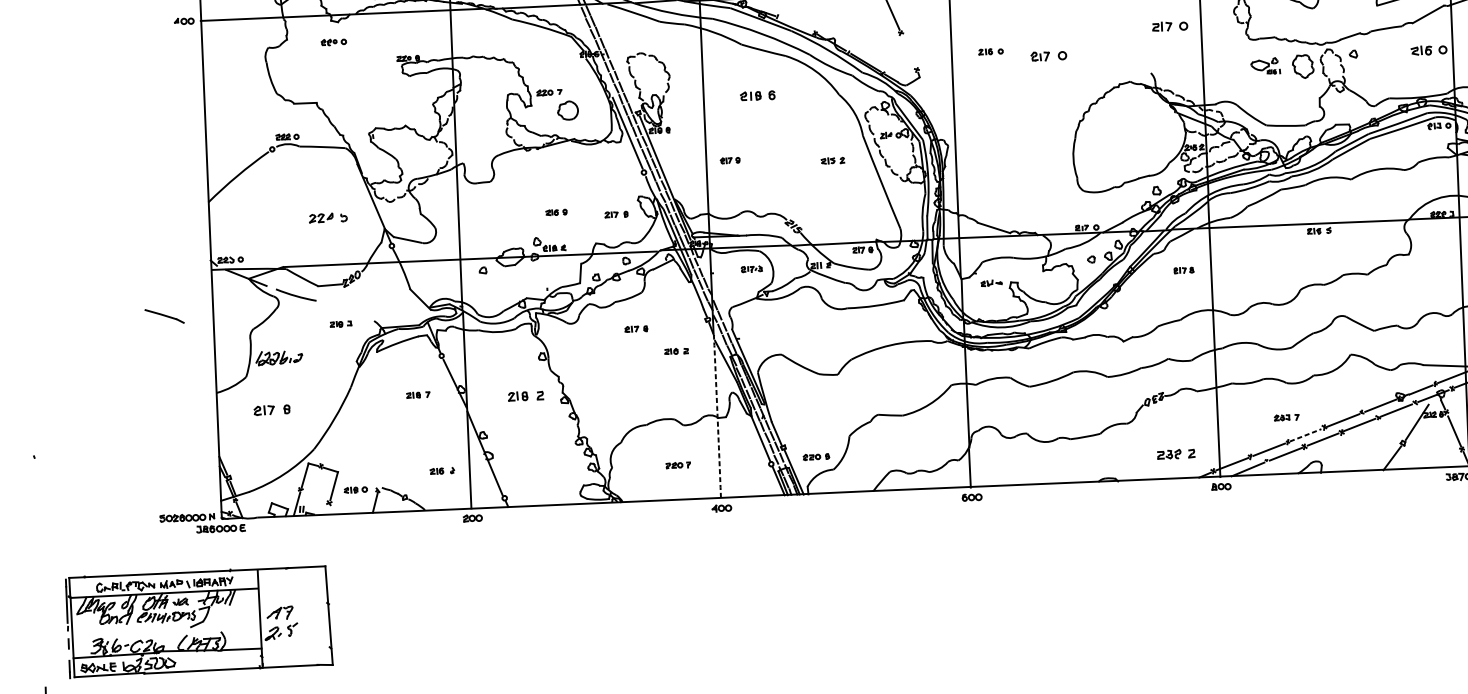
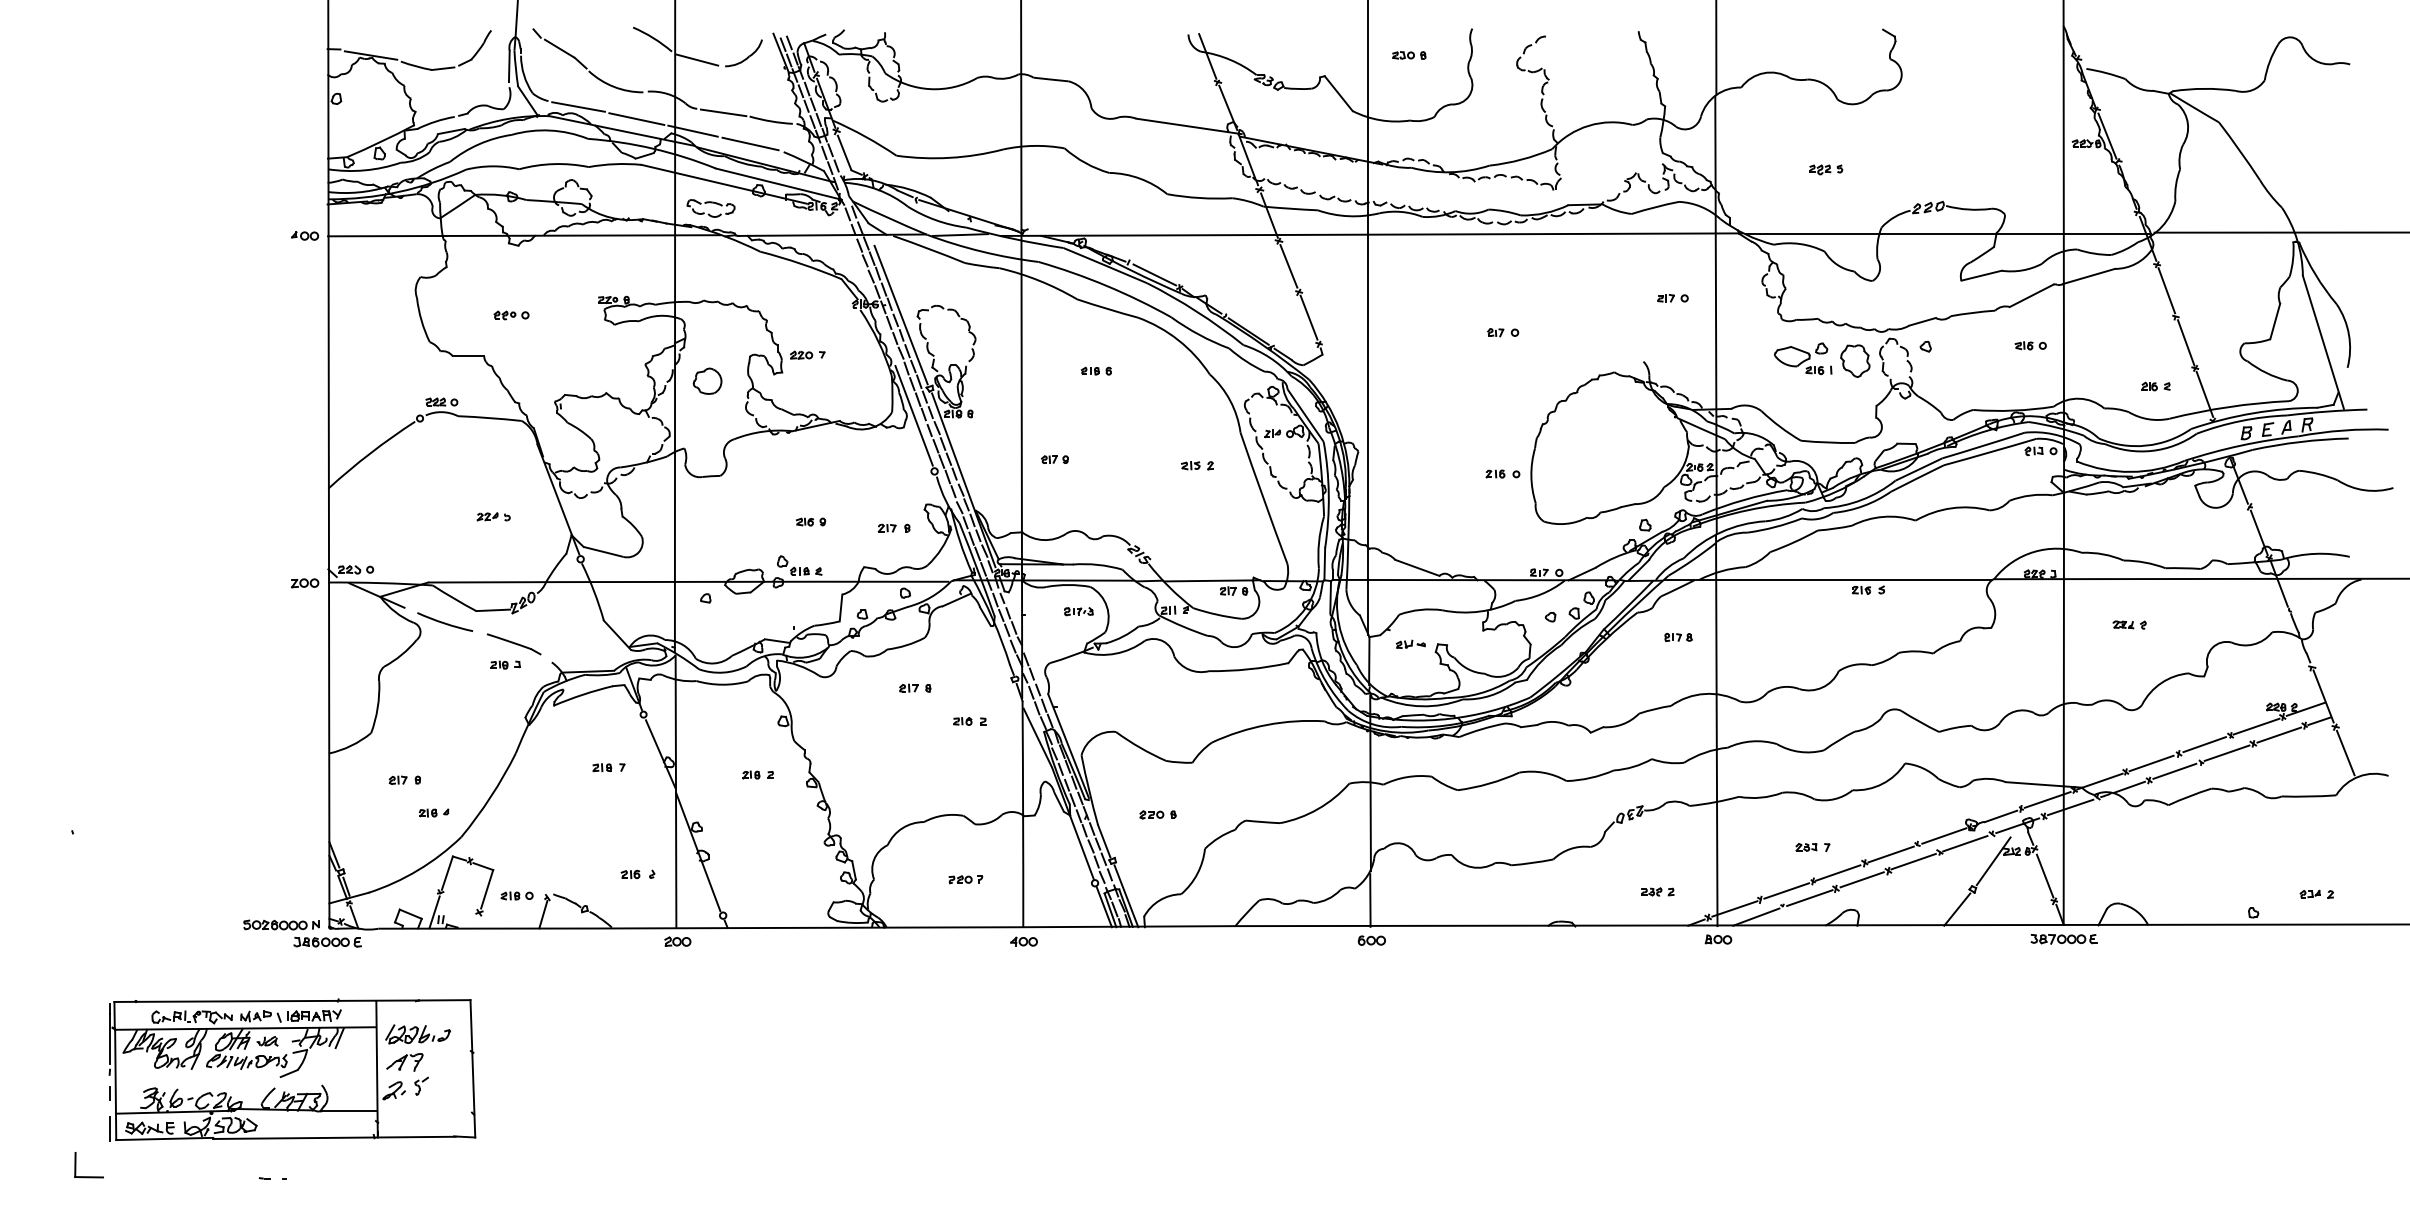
line: (796, 24) -> (1154, 274), added
part: (1169, 26) -> (1672, 298), size x0.62
part: (333, 42) -> (511, 315), moved
part: (1428, 50) -> (2030, 345), size x0.62
line: (908, 51) -> (1308, 317), added
part: (990, 51) -> (1502, 473), moved
part: (1049, 56) -> (1503, 332), size x0.62
line: (614, 60) -> (900, 314), added
part: (1265, 66) -> (1803, 358), size x1.43
part: (756, 95) -> (1095, 370), size x0.62
part: (567, 110) -> (707, 380), moved
part: (327, 217) -> (493, 516), size x0.62
part: (194, 271) -> (305, 583), added
part: (164, 316) -> (513, 644), moved
part: (278, 358) -> (417, 1034), moved
part: (525, 395) -> (757, 774), size x0.62
part: (271, 409) -> (404, 779), size x0.62
arc: (717, 416) -> (1023, 814), dashed -> solid
part: (293, 432) -> (433, 812), added
line: (1305, 434) -> (1838, 872), dashed -> solid
part: (1176, 453) -> (1657, 891), size x0.62
part: (816, 456) -> (1157, 814), moved

